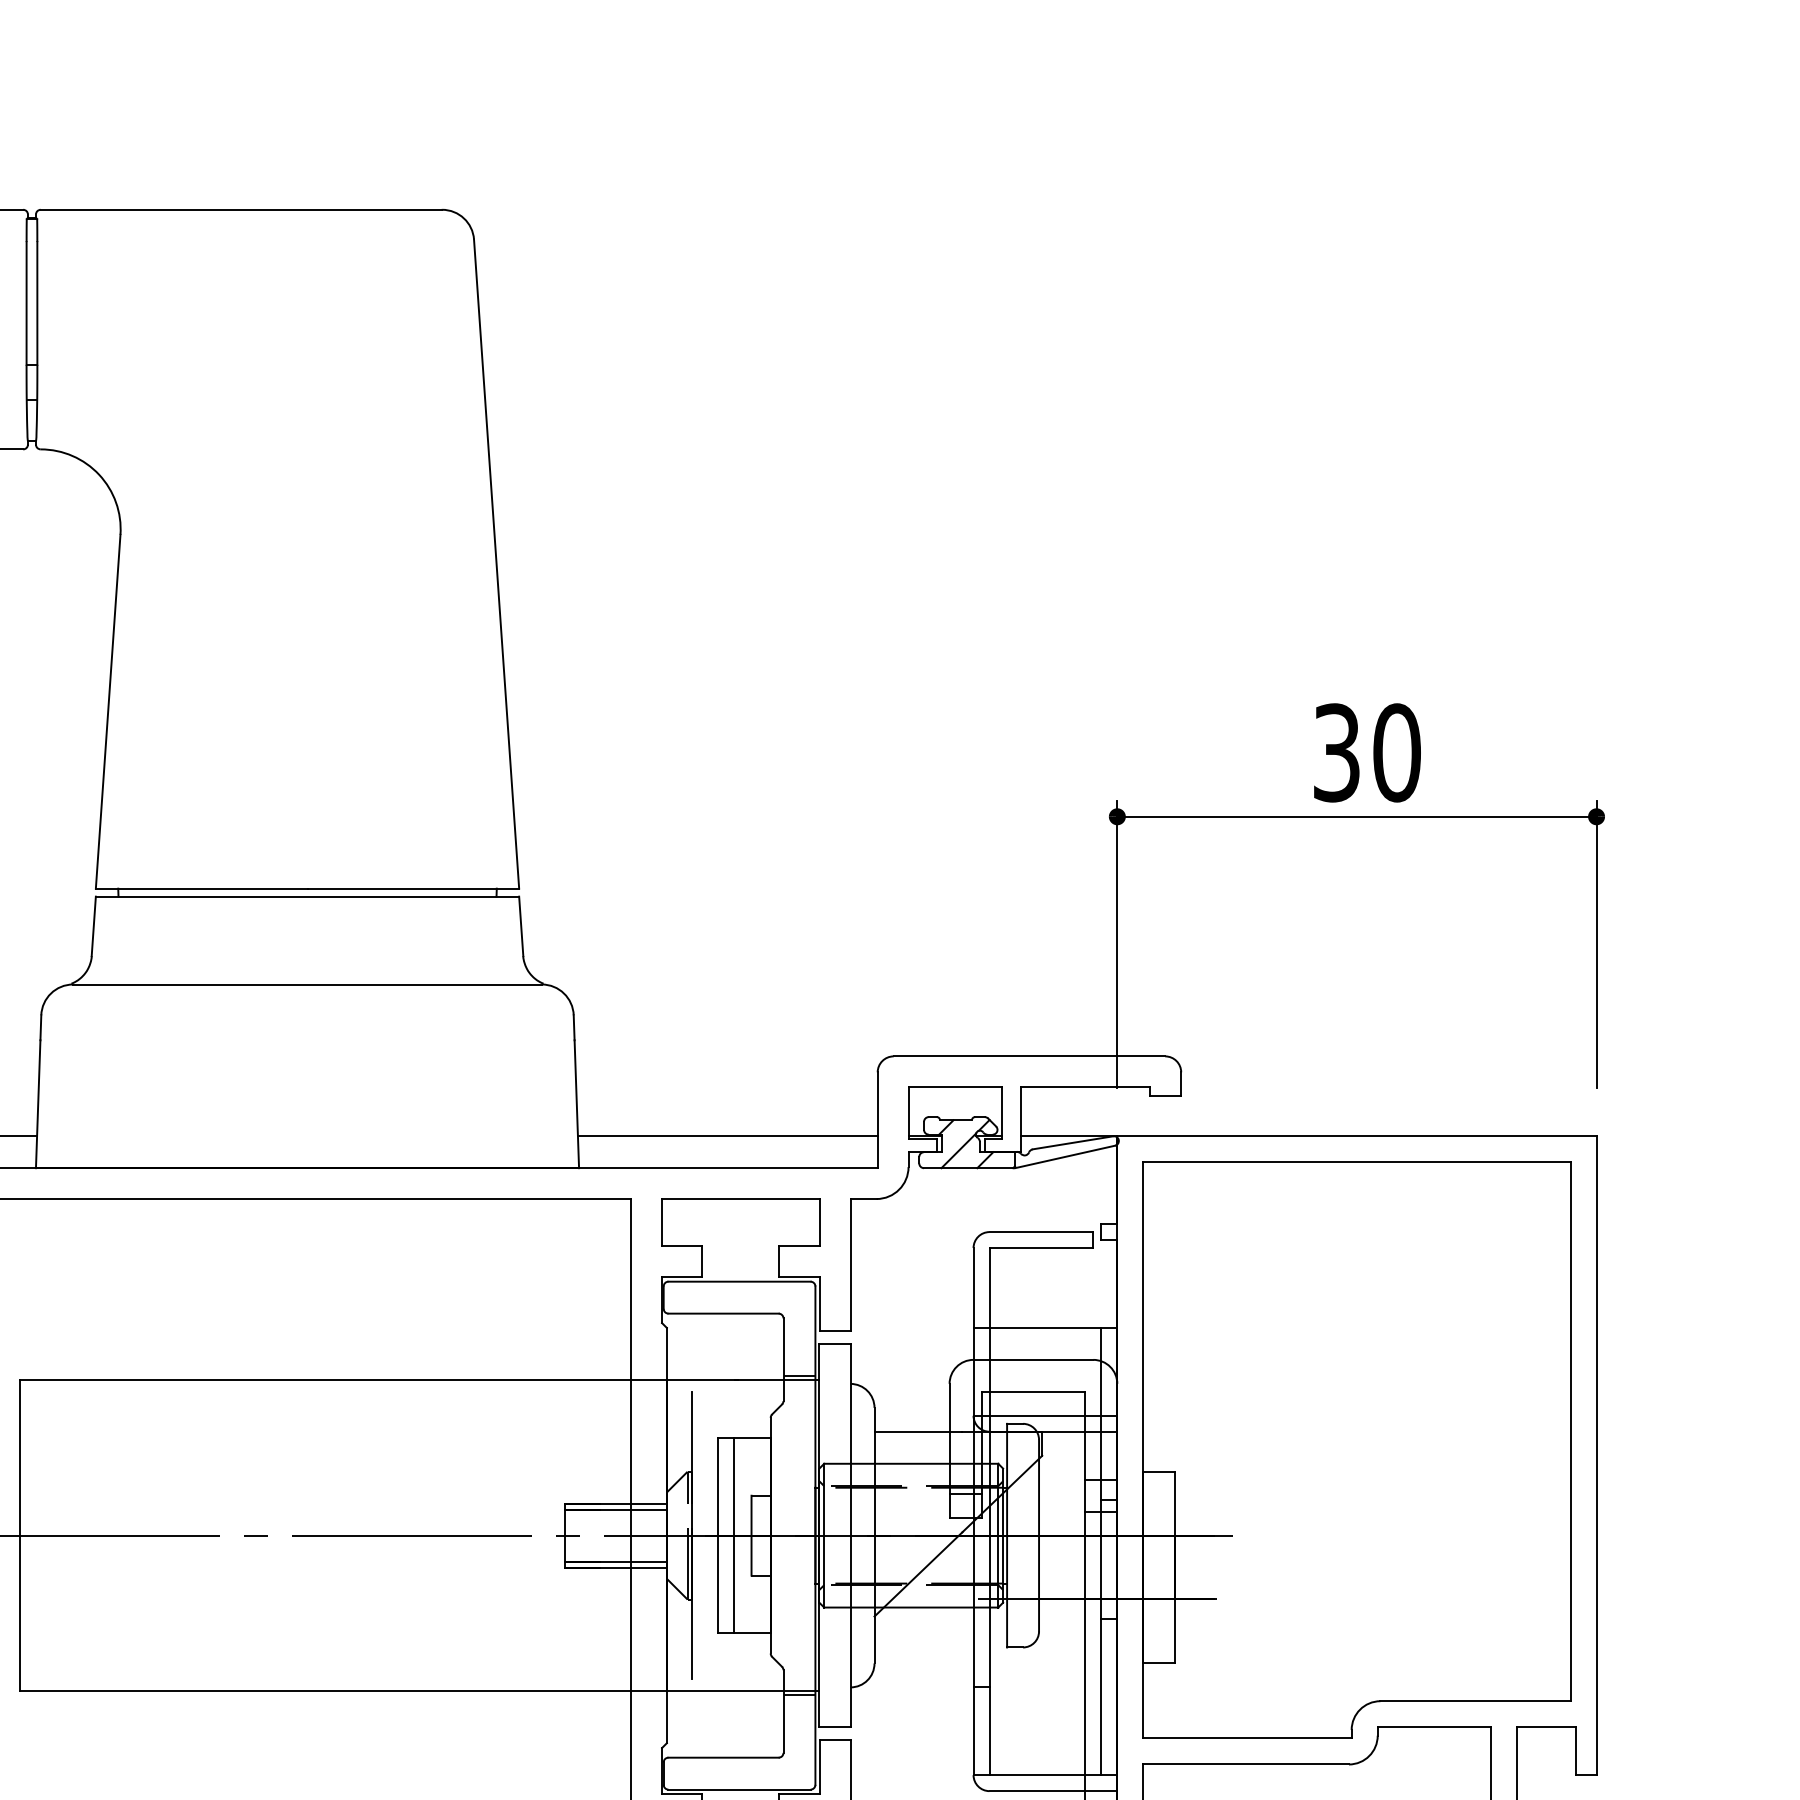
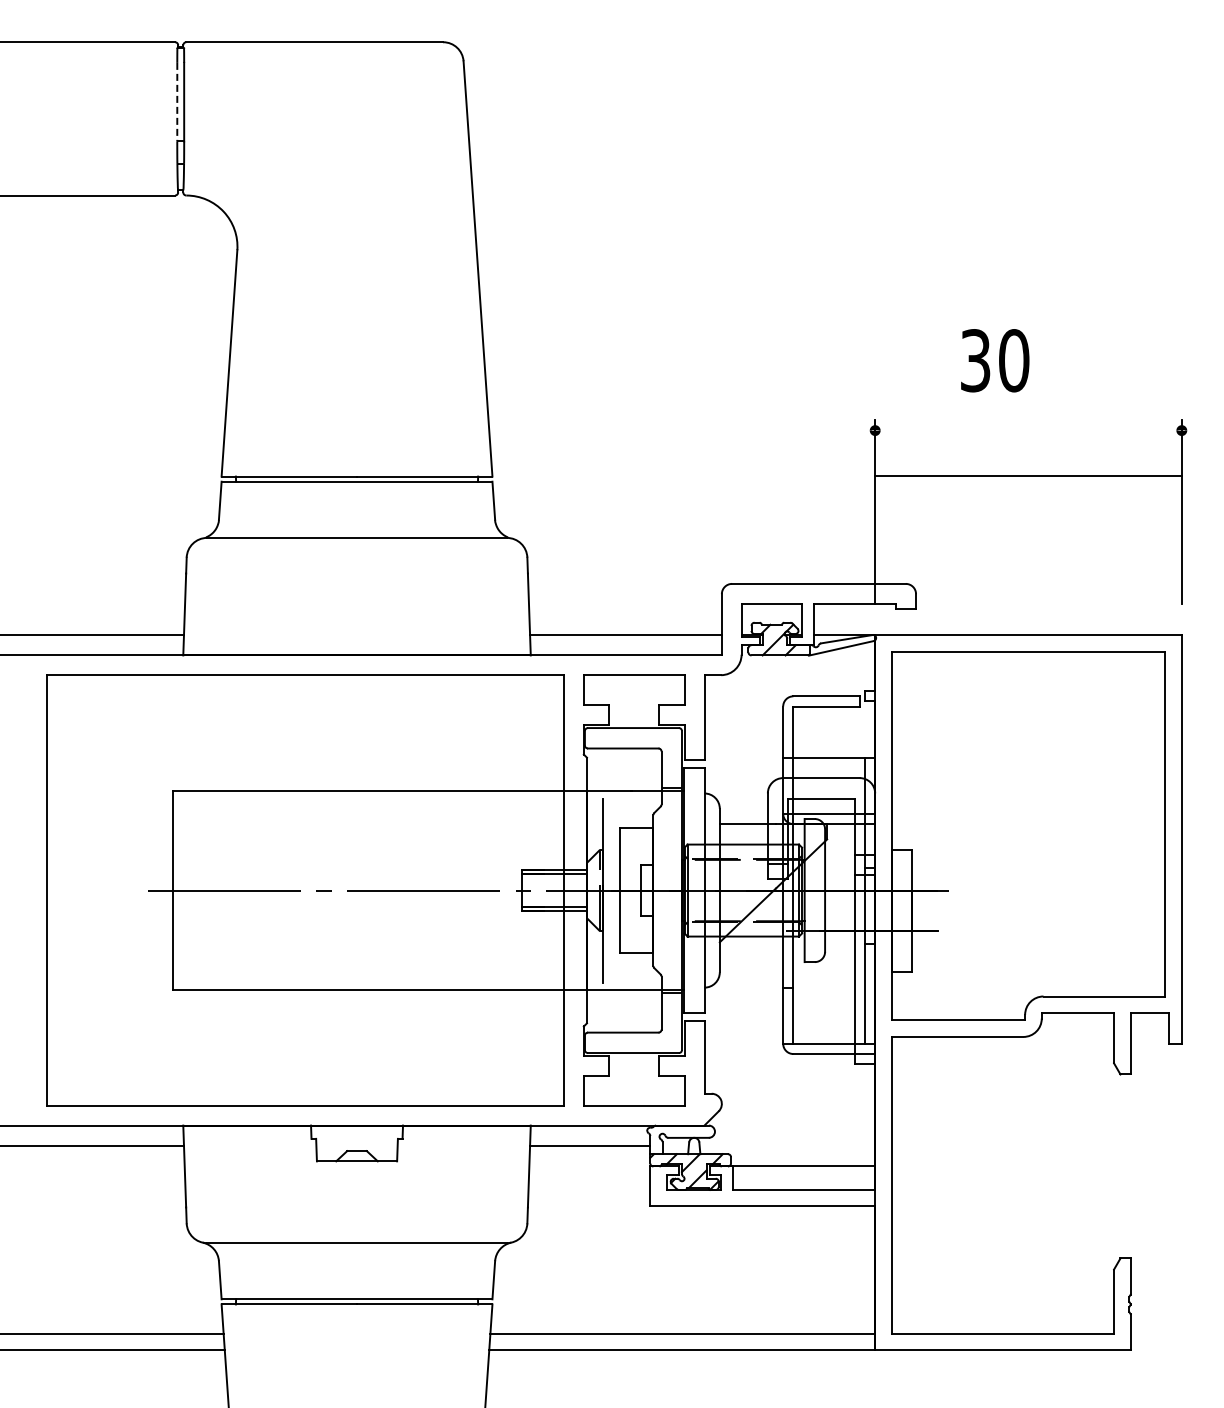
line: (26, 303) -> (177, 102), solid -> dashed
text: (1367, 752) -> (995, 360), moved
line: (1356, 816) -> (1028, 475), moved
line: (733, 1535) -> (629, 890), removed

